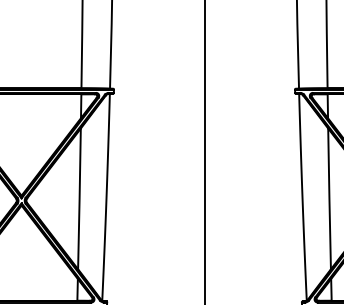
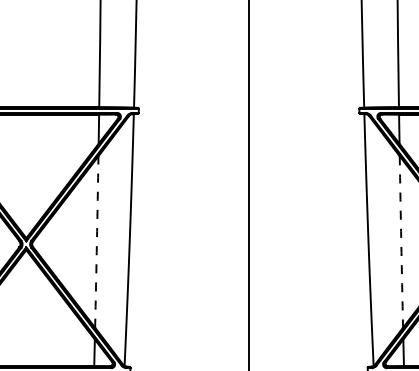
arc: (79, 198) -> (96, 241), solid -> dashed
arc: (329, 198) -> (401, 241), solid -> dashed

